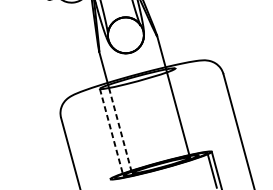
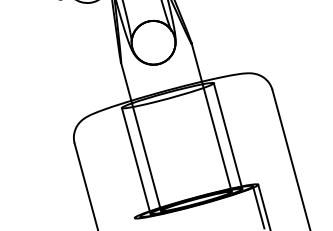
line: (186, 112) -> (227, 136), added
line: (111, 131) -> (136, 160), dashed -> solid
line: (120, 131) -> (147, 159), dashed -> solid

